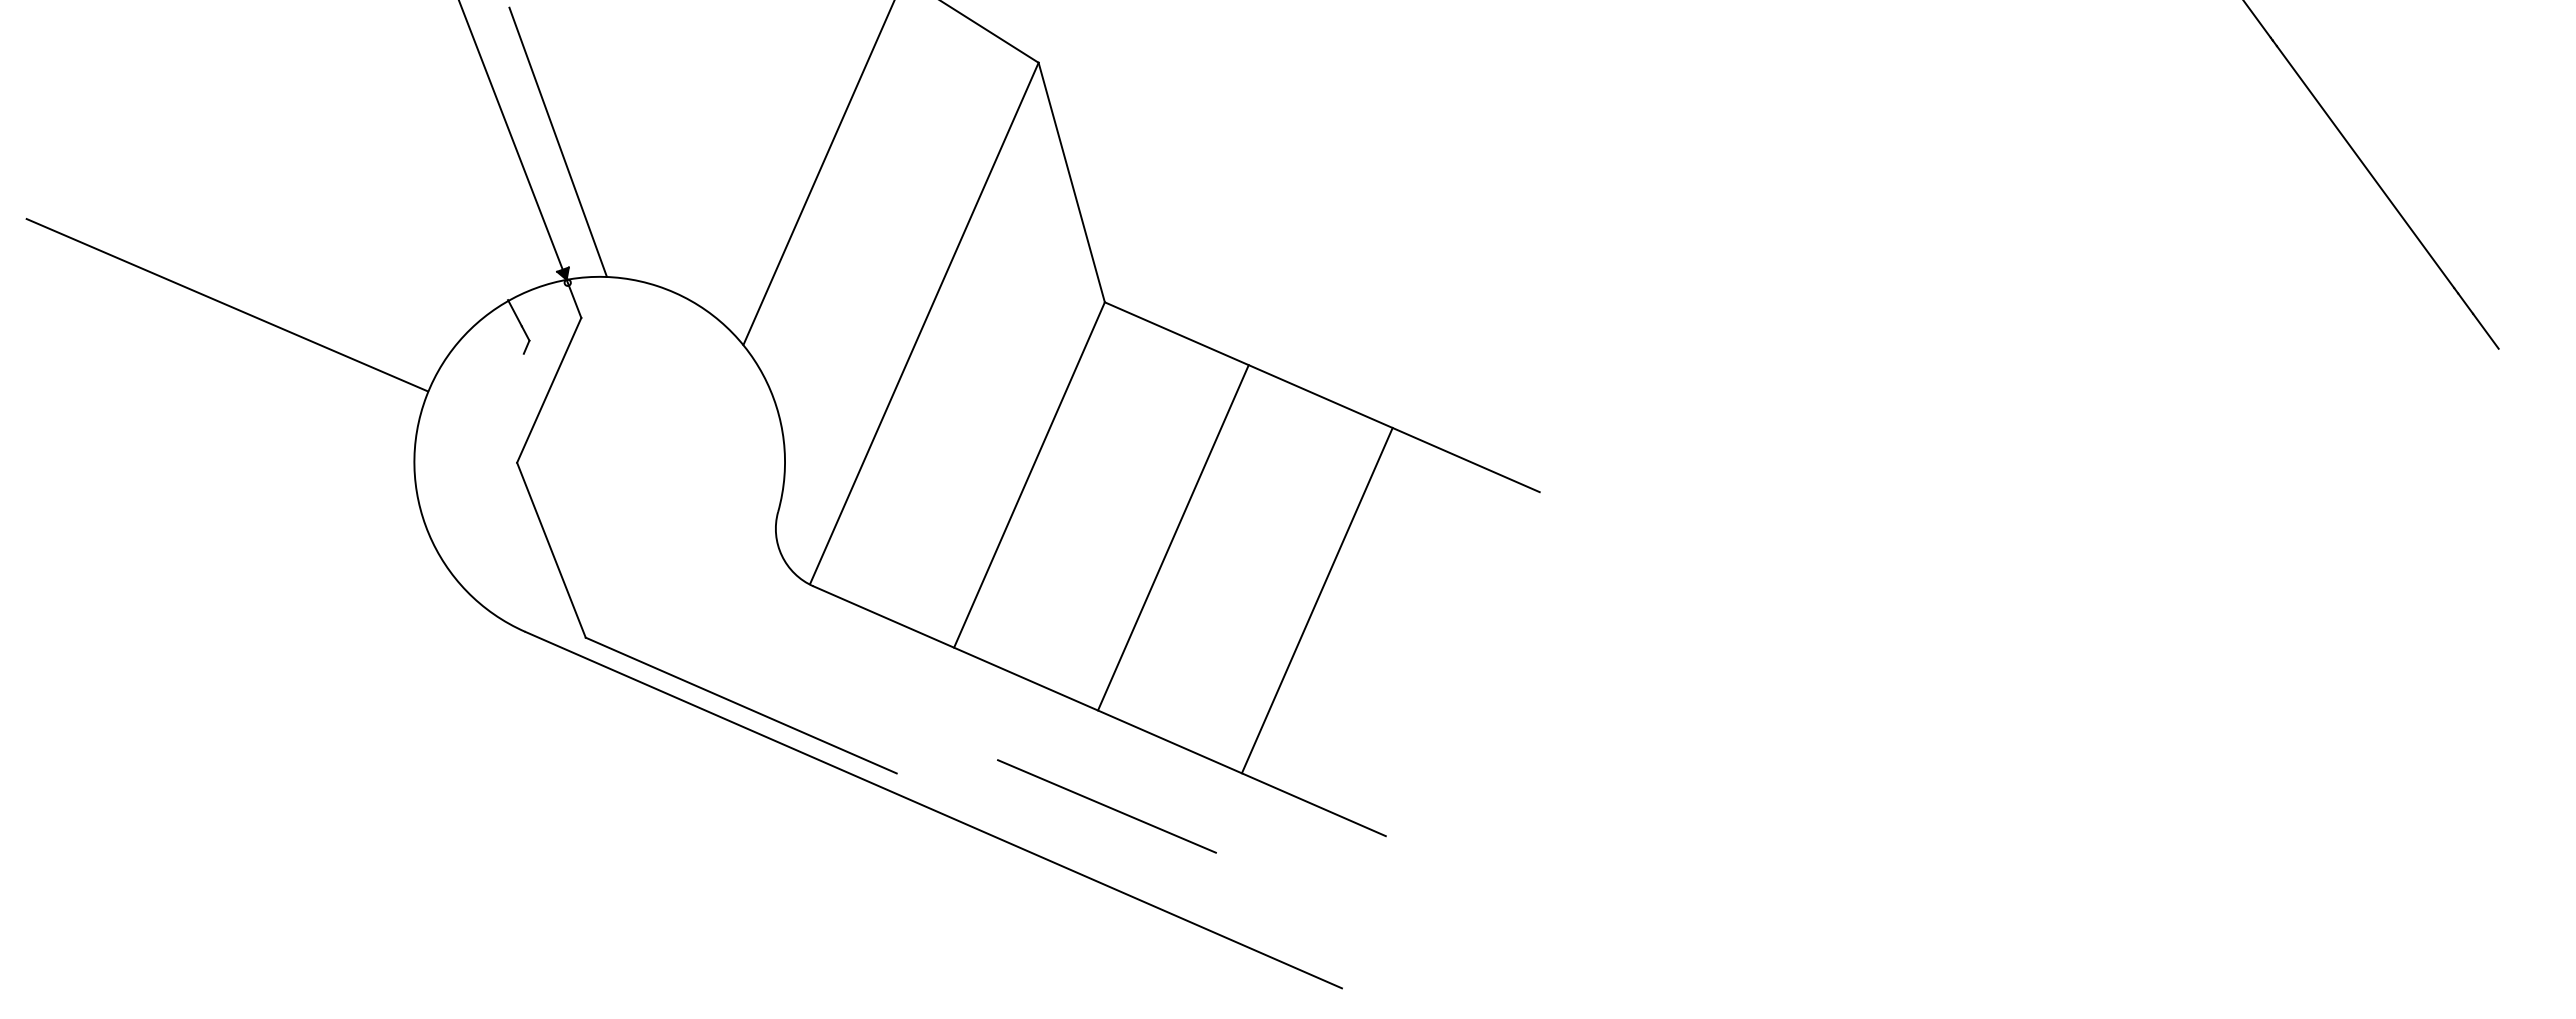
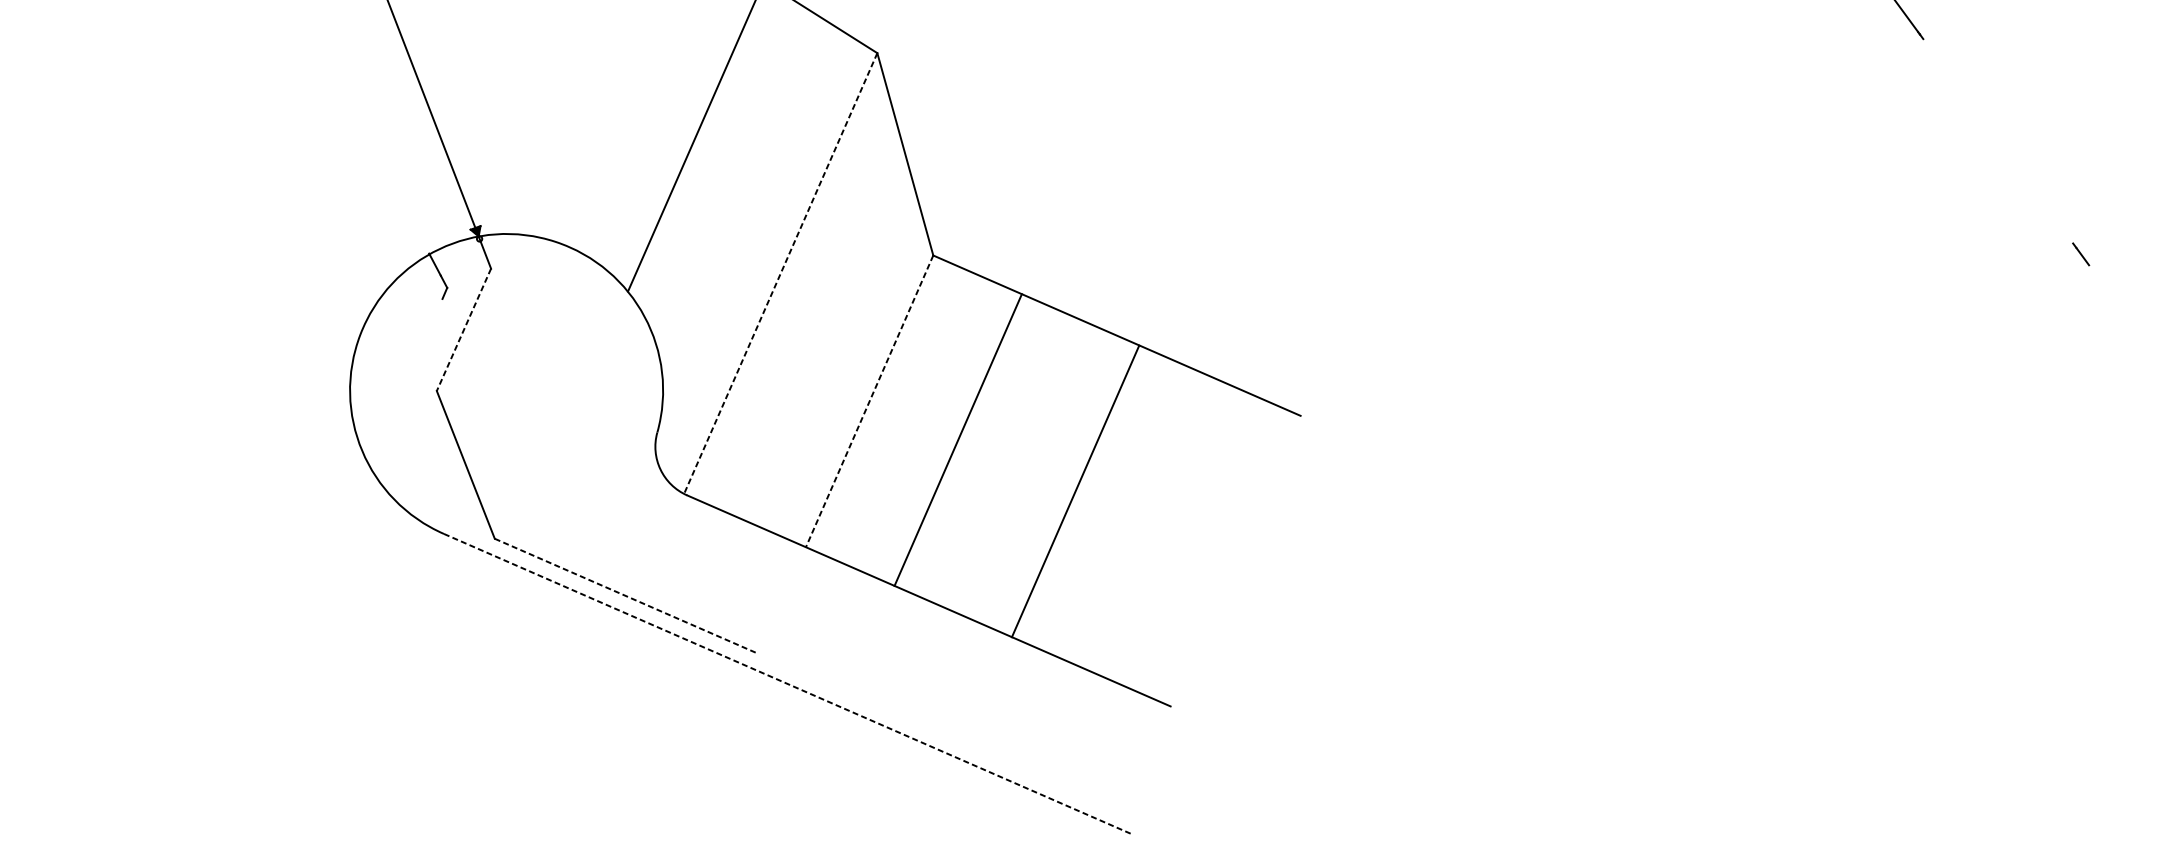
line: (557, 141) -> (470, 119), removed
line: (2365, 167) -> (1998, 141), removed
line: (227, 305) -> (192, 258), removed
line: (924, 323) -> (780, 273), solid -> dashed
line: (2485, 330) -> (2099, 279), removed
line: (549, 390) -> (464, 329), solid -> dashed
line: (1029, 475) -> (869, 401), solid -> dashed
line: (1173, 537) -> (958, 439), moved
line: (1316, 600) -> (1074, 491), moved
line: (741, 705) -> (626, 596), solid -> dashed
line: (1106, 806) -> (934, 681), removed
line: (934, 810) -> (789, 684), solid -> dashed

